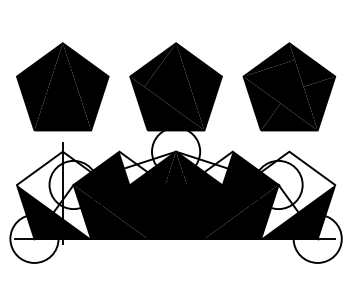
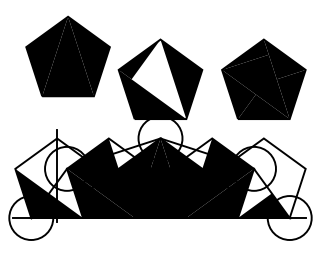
part: (62, 86) -> (67, 56), moved
fill: (174, 86) -> (159, 78), removed
fill: (316, 211) -> (288, 193), removed

